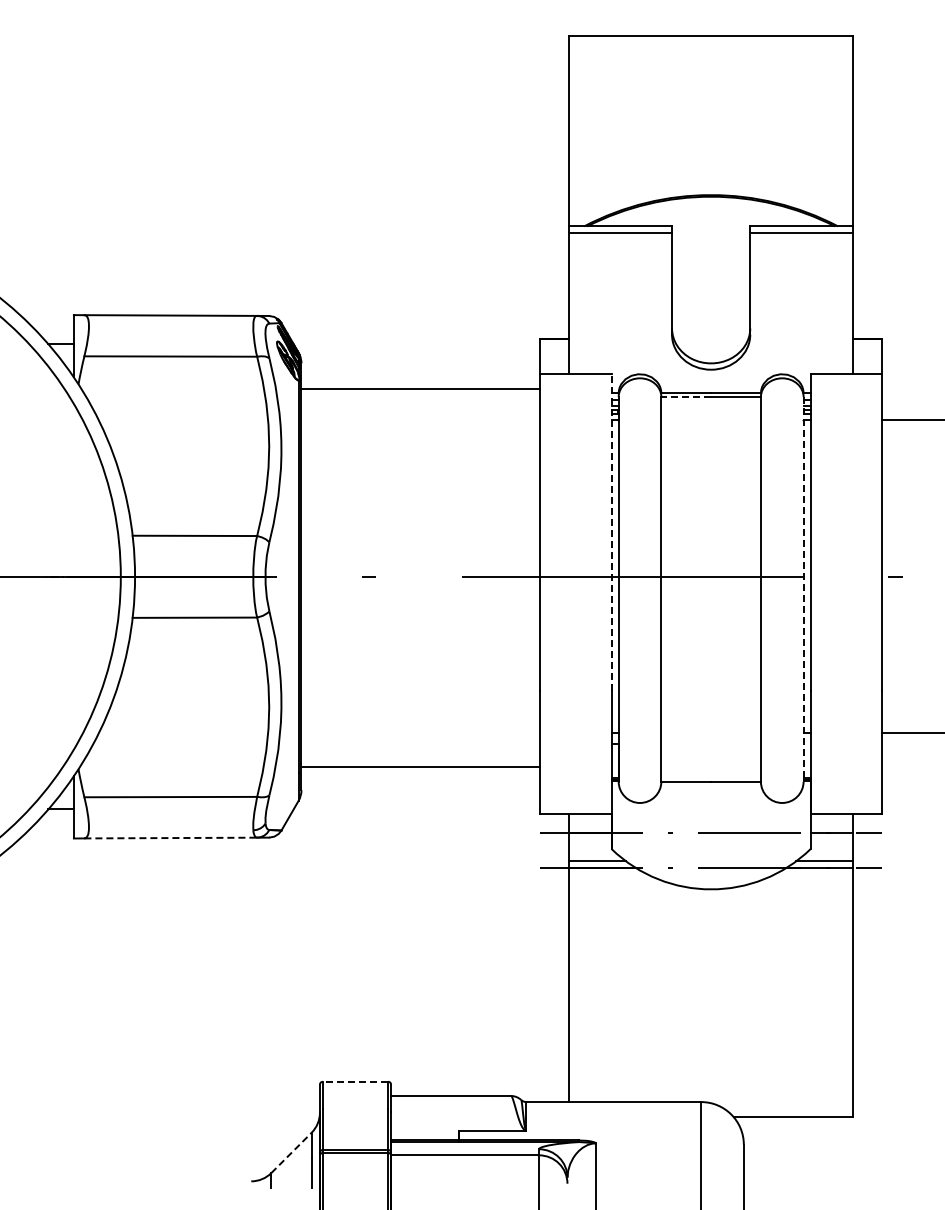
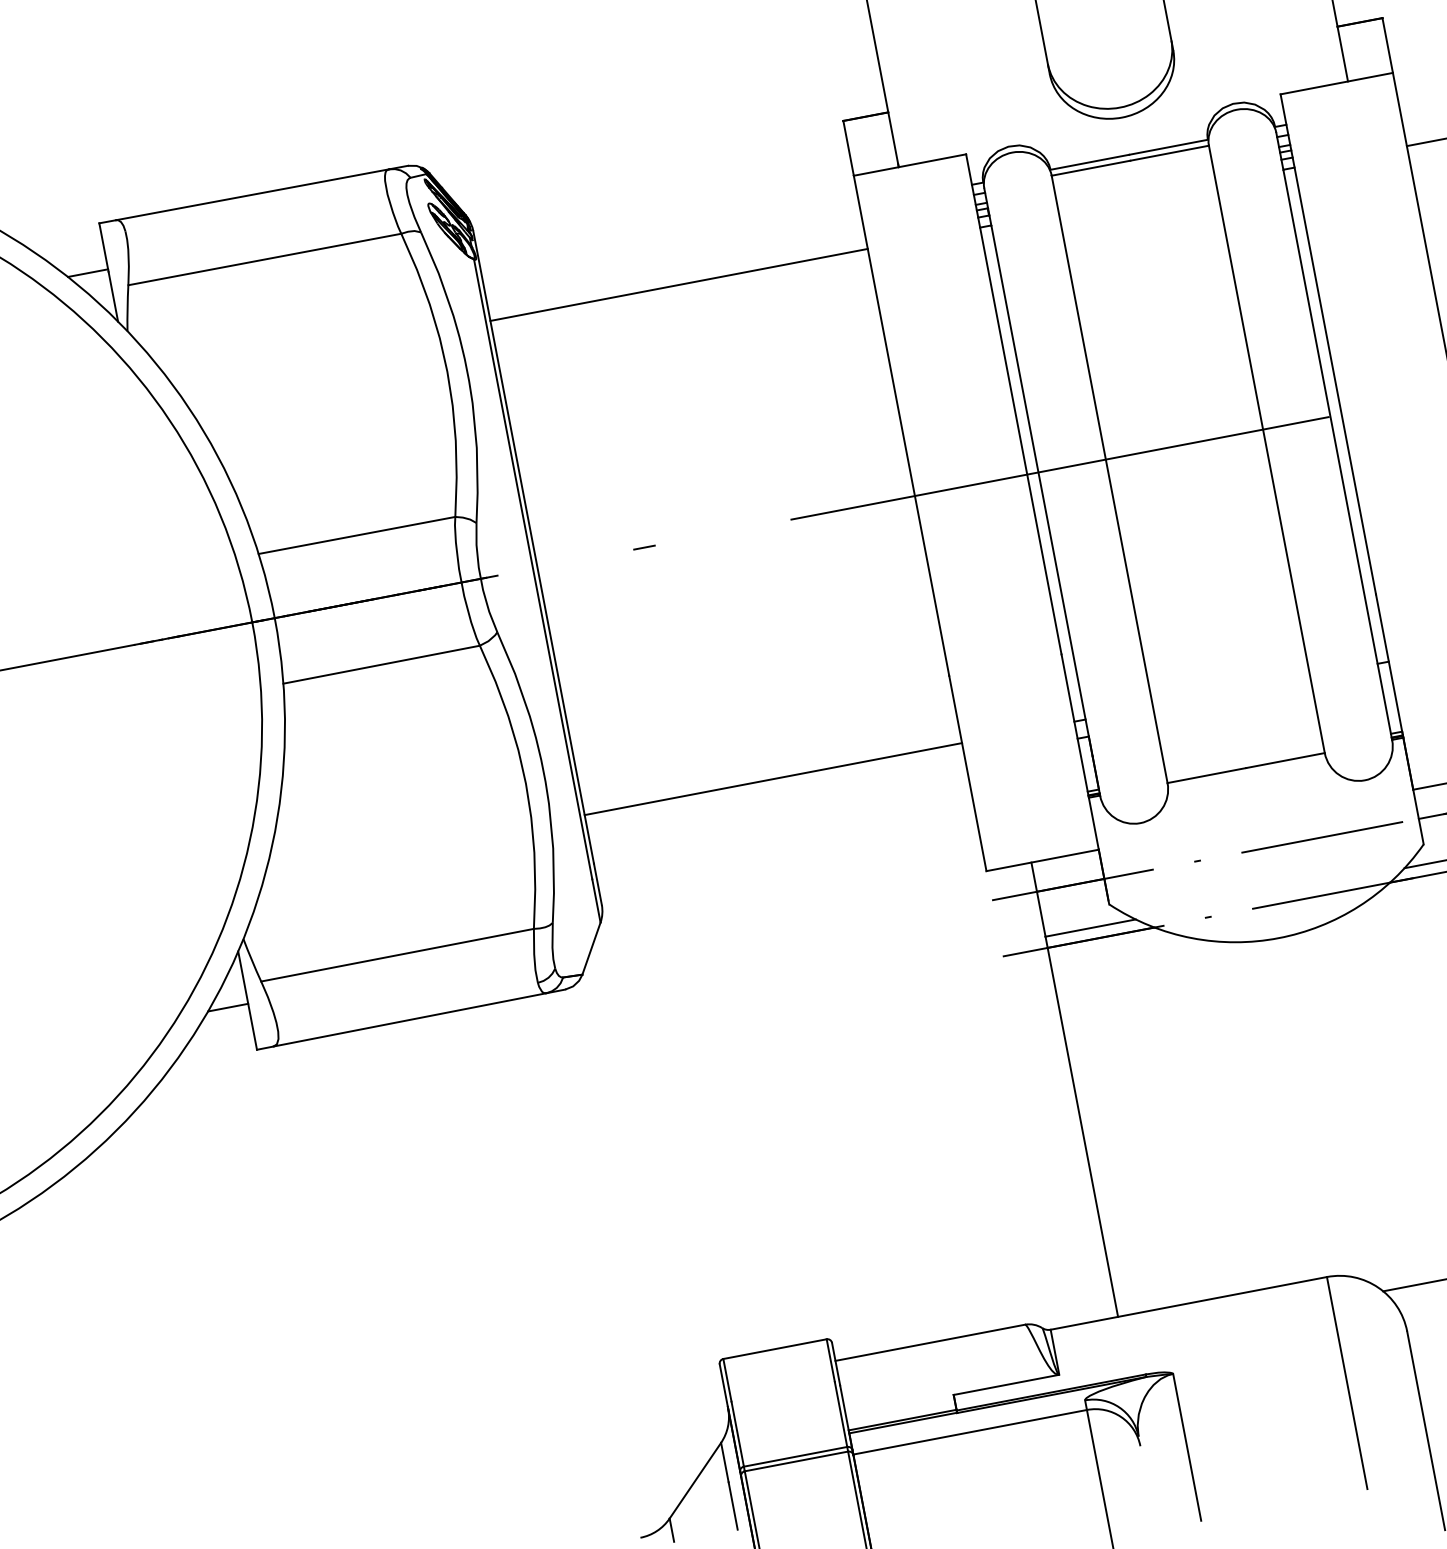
line: (420, 389) -> (678, 285), moved
line: (686, 397) -> (1091, 168), dashed -> solid
line: (611, 531) -> (1013, 403), dashed -> solid
line: (803, 589) -> (1334, 436), dashed -> solid
line: (420, 767) -> (772, 779), moved
line: (171, 838) -> (411, 1020), dashed -> solid
line: (355, 1081) -> (774, 1348), dashed -> solid
line: (291, 1152) -> (695, 1480), dashed -> solid

